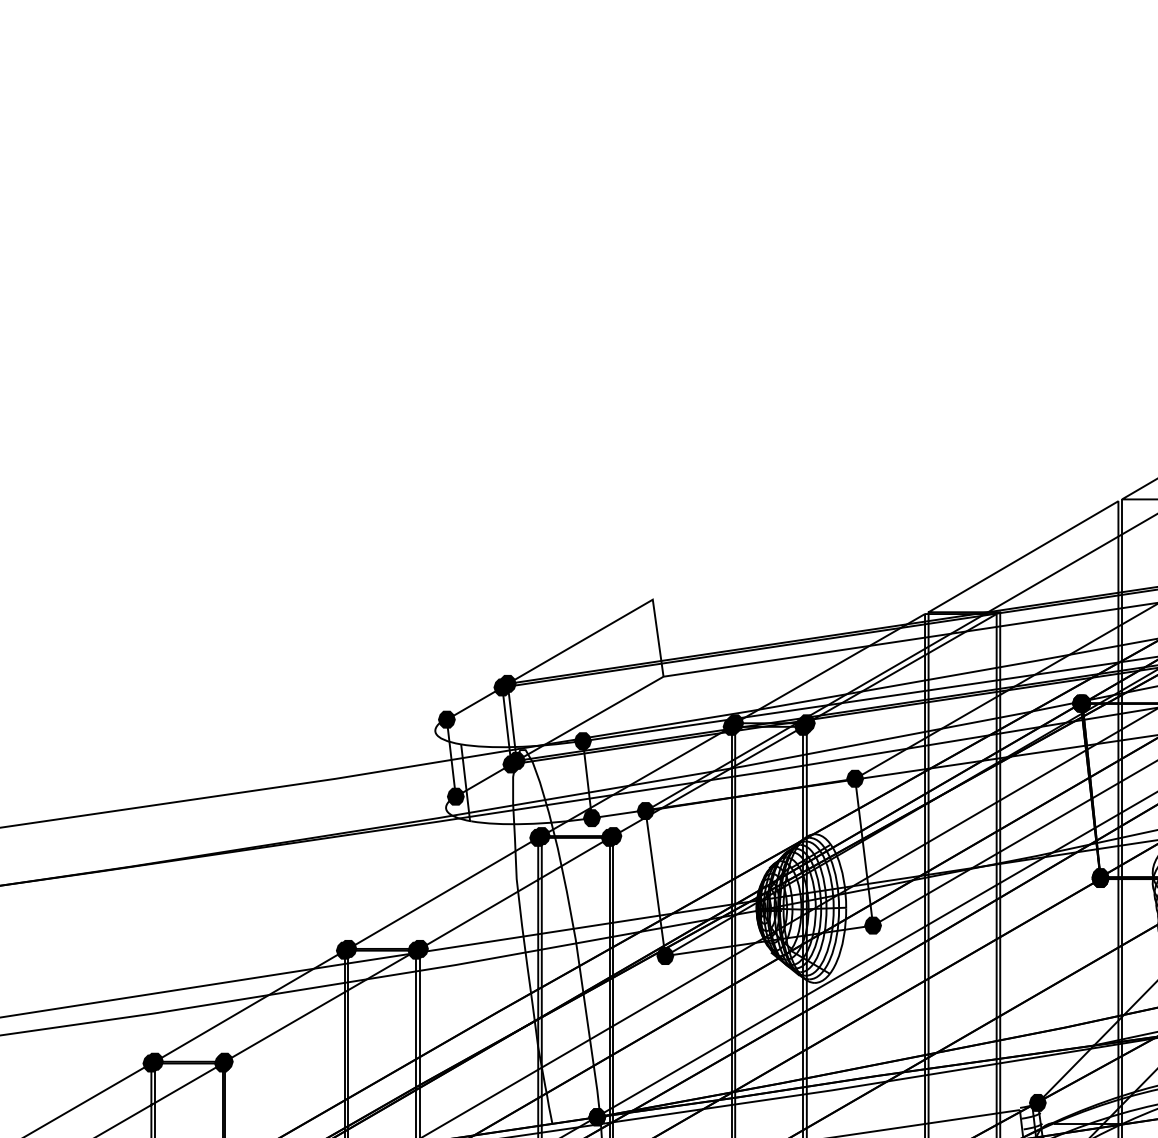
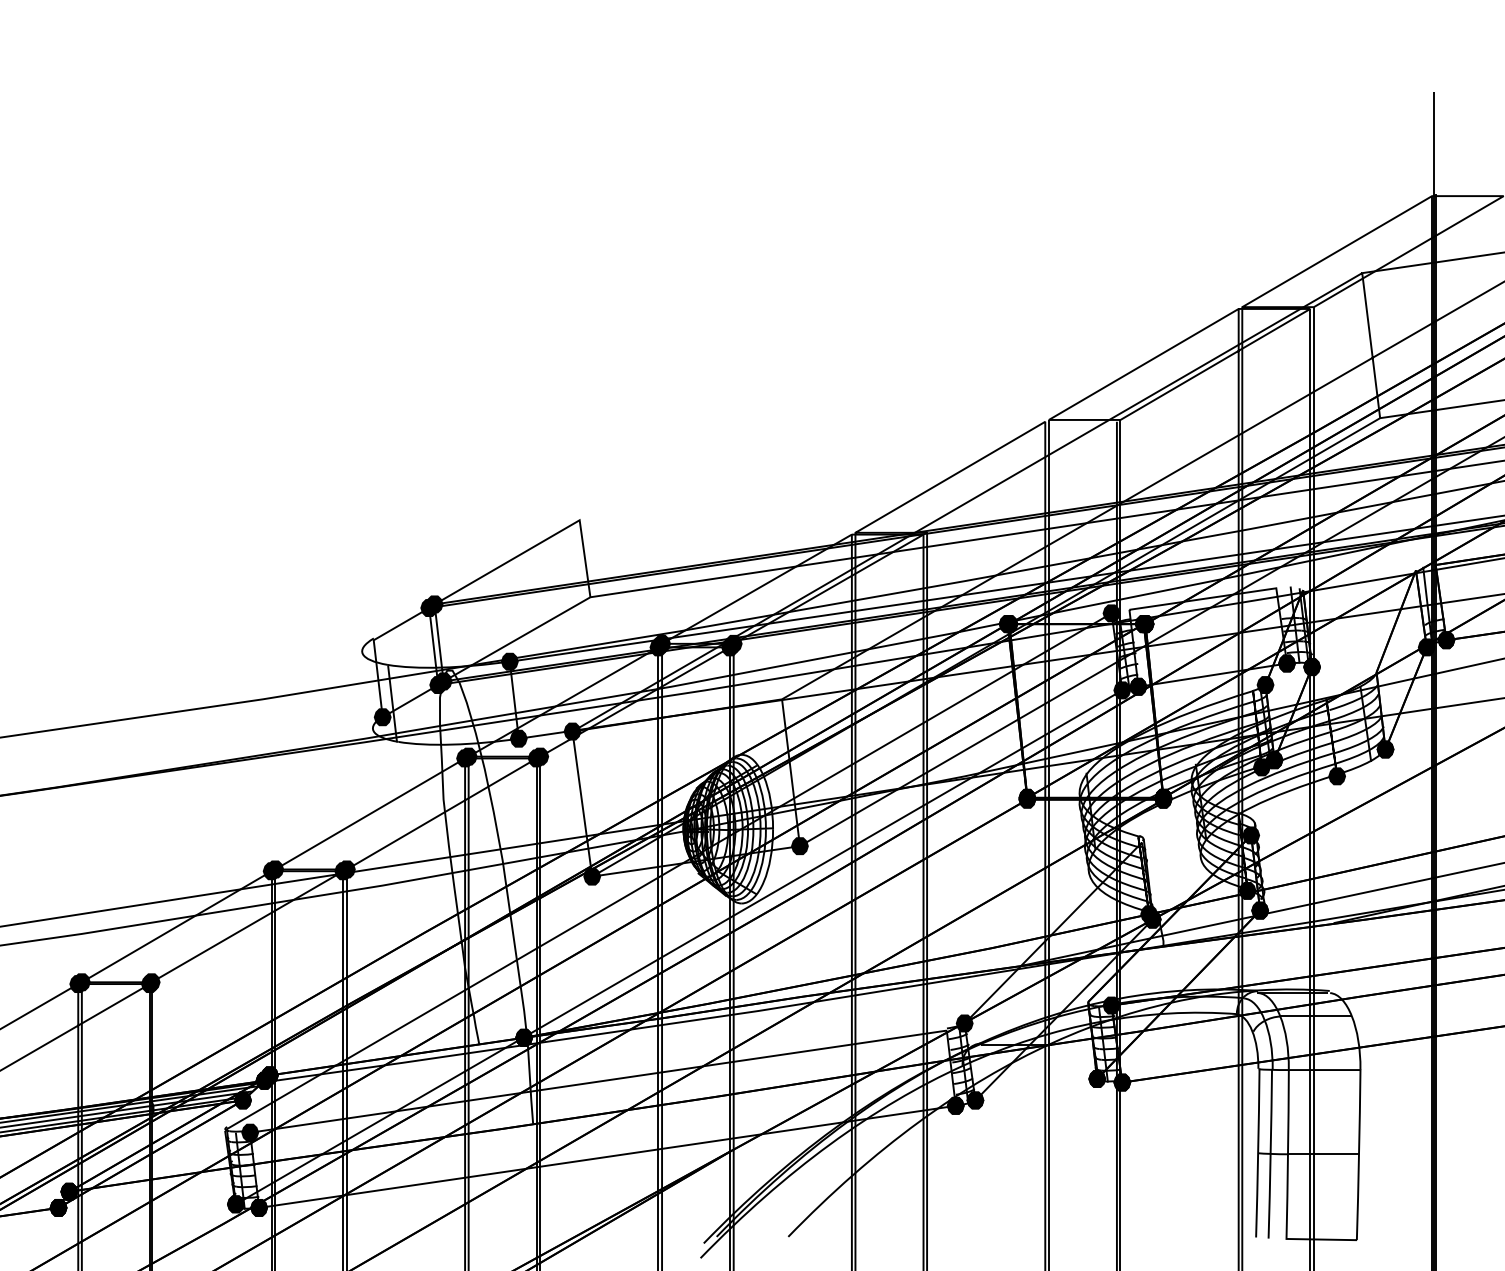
fill: (446, 719) -> (373, 640), removed
fill: (854, 778) -> (781, 699), removed

